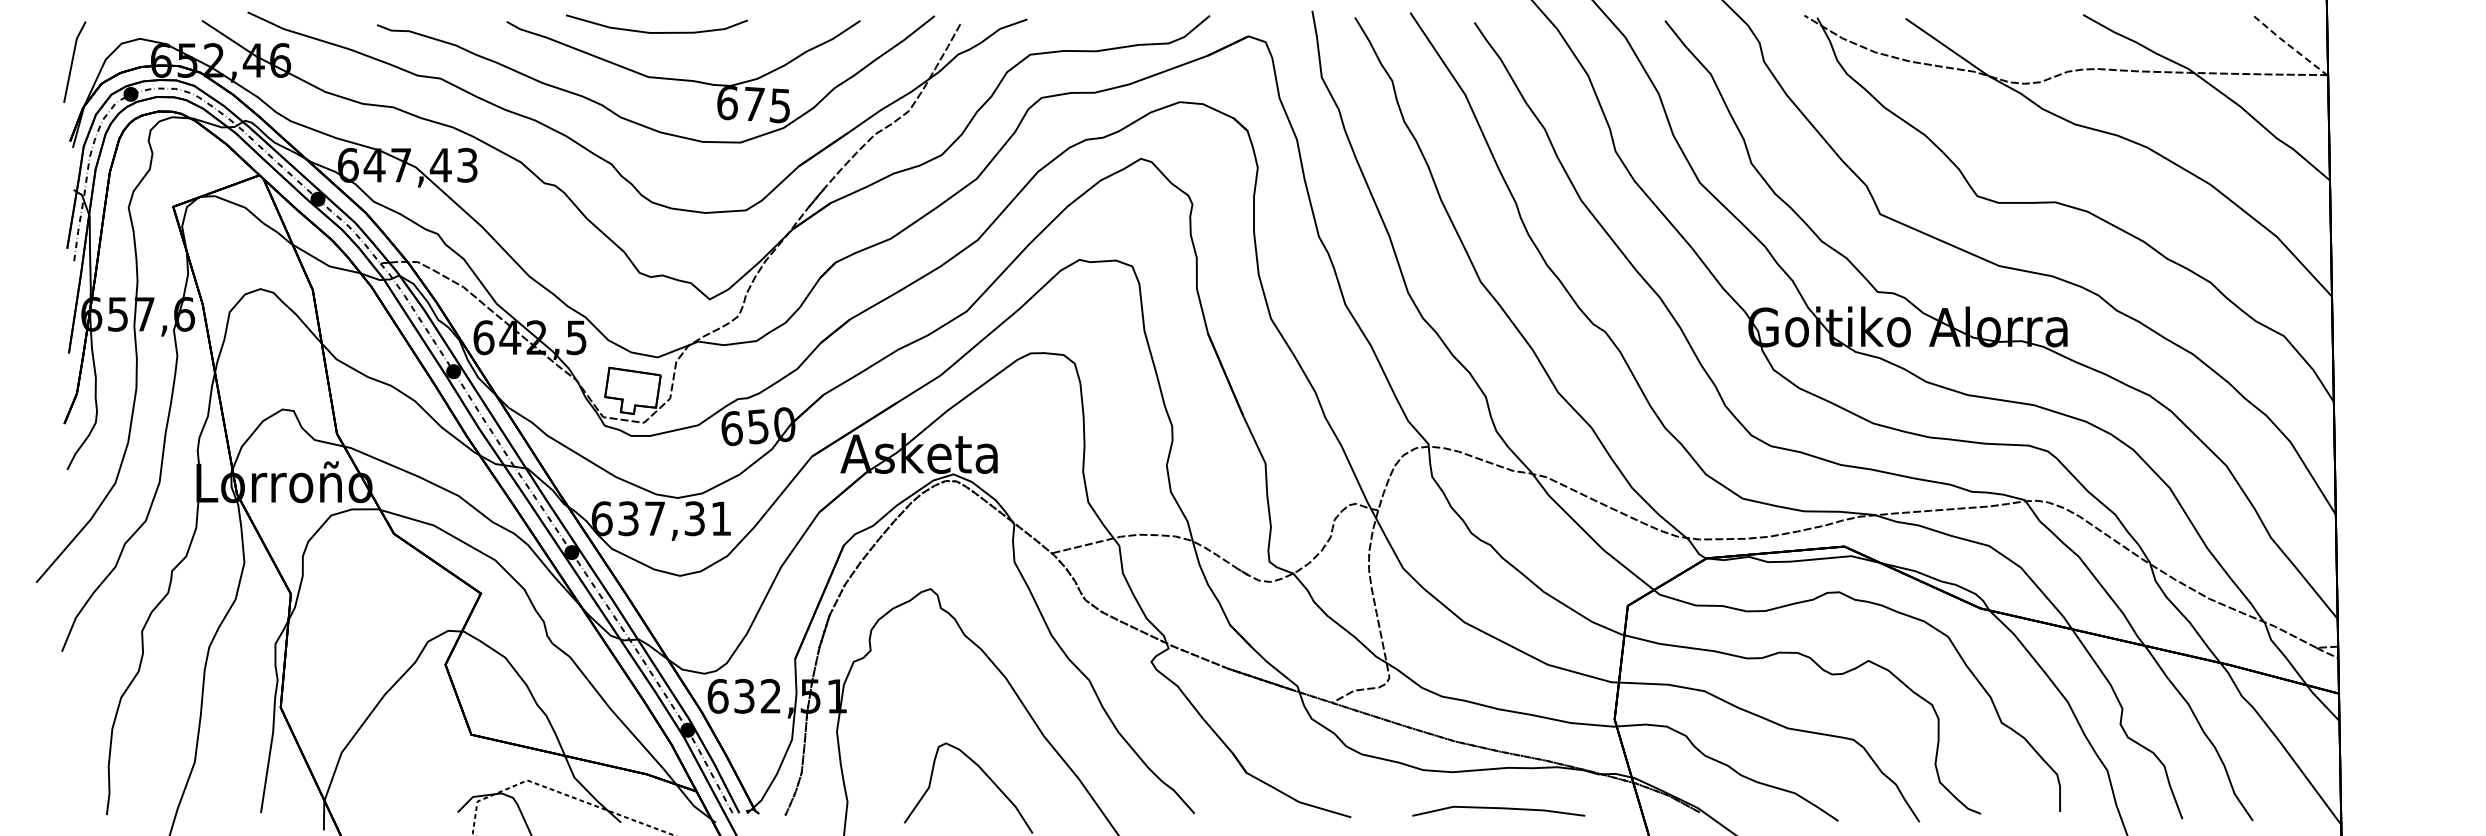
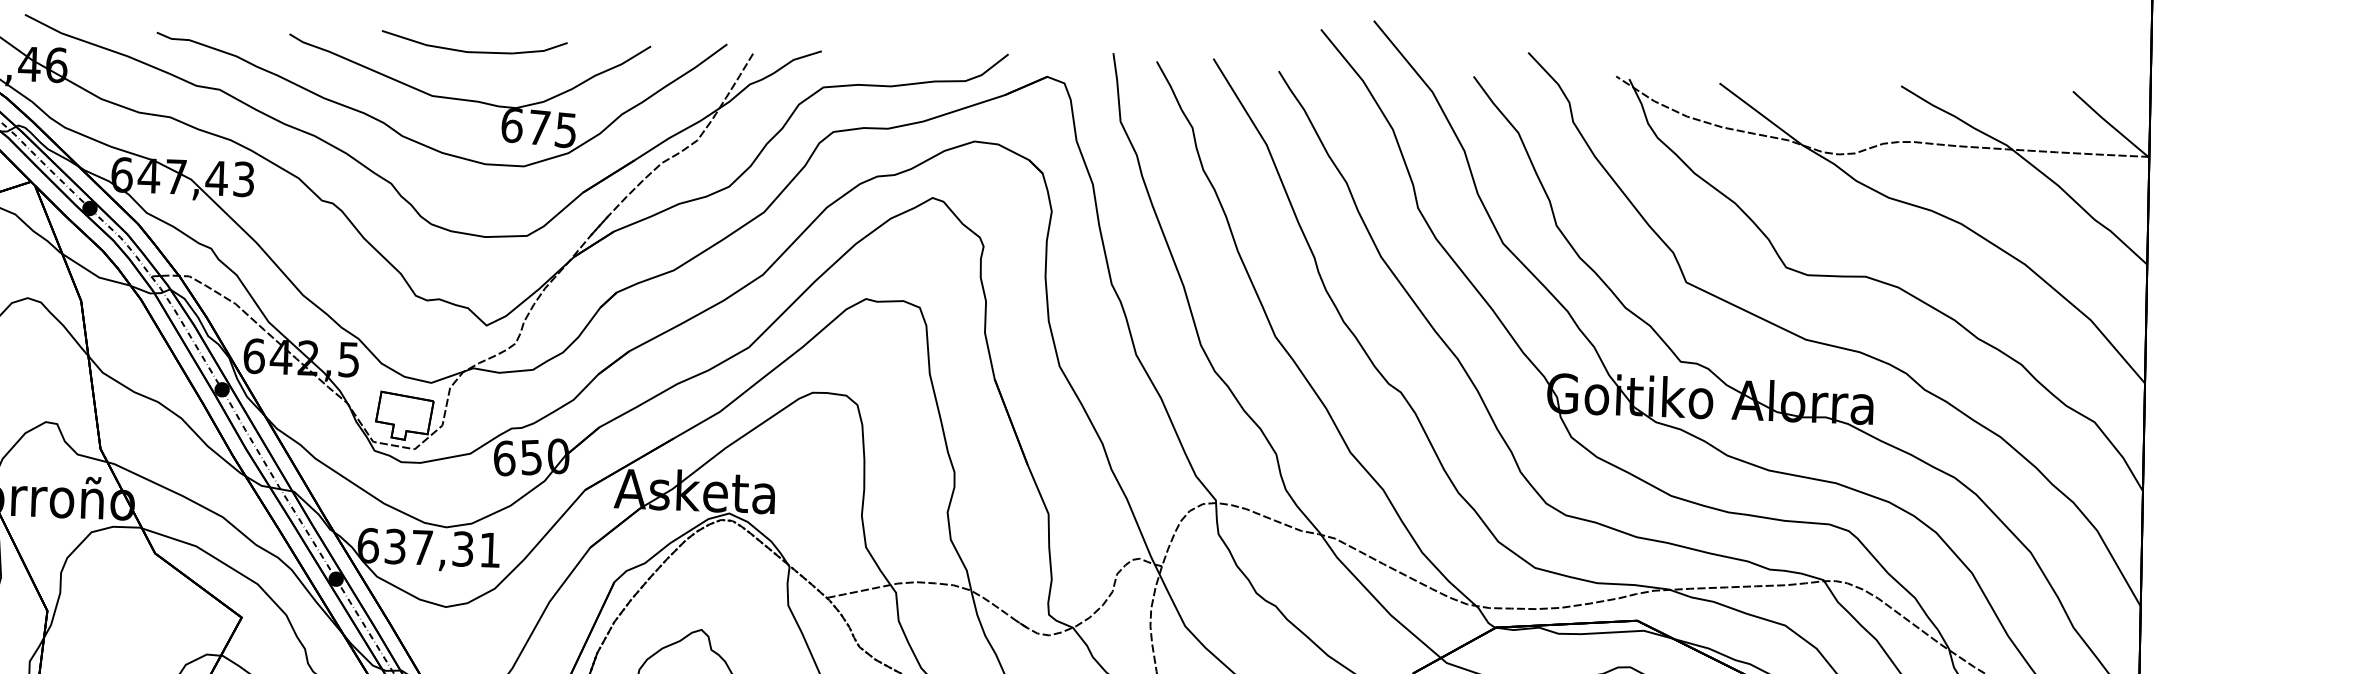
curve: (656, 32) -> (473, 51), moved
line: (2288, 44) -> (2109, 124), dashed -> solid

